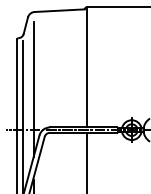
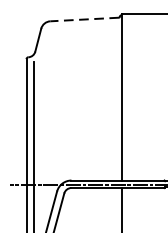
line: (59, 10) -> (84, 19), solid -> dashed
line: (33, 88) -> (48, 126), removed

